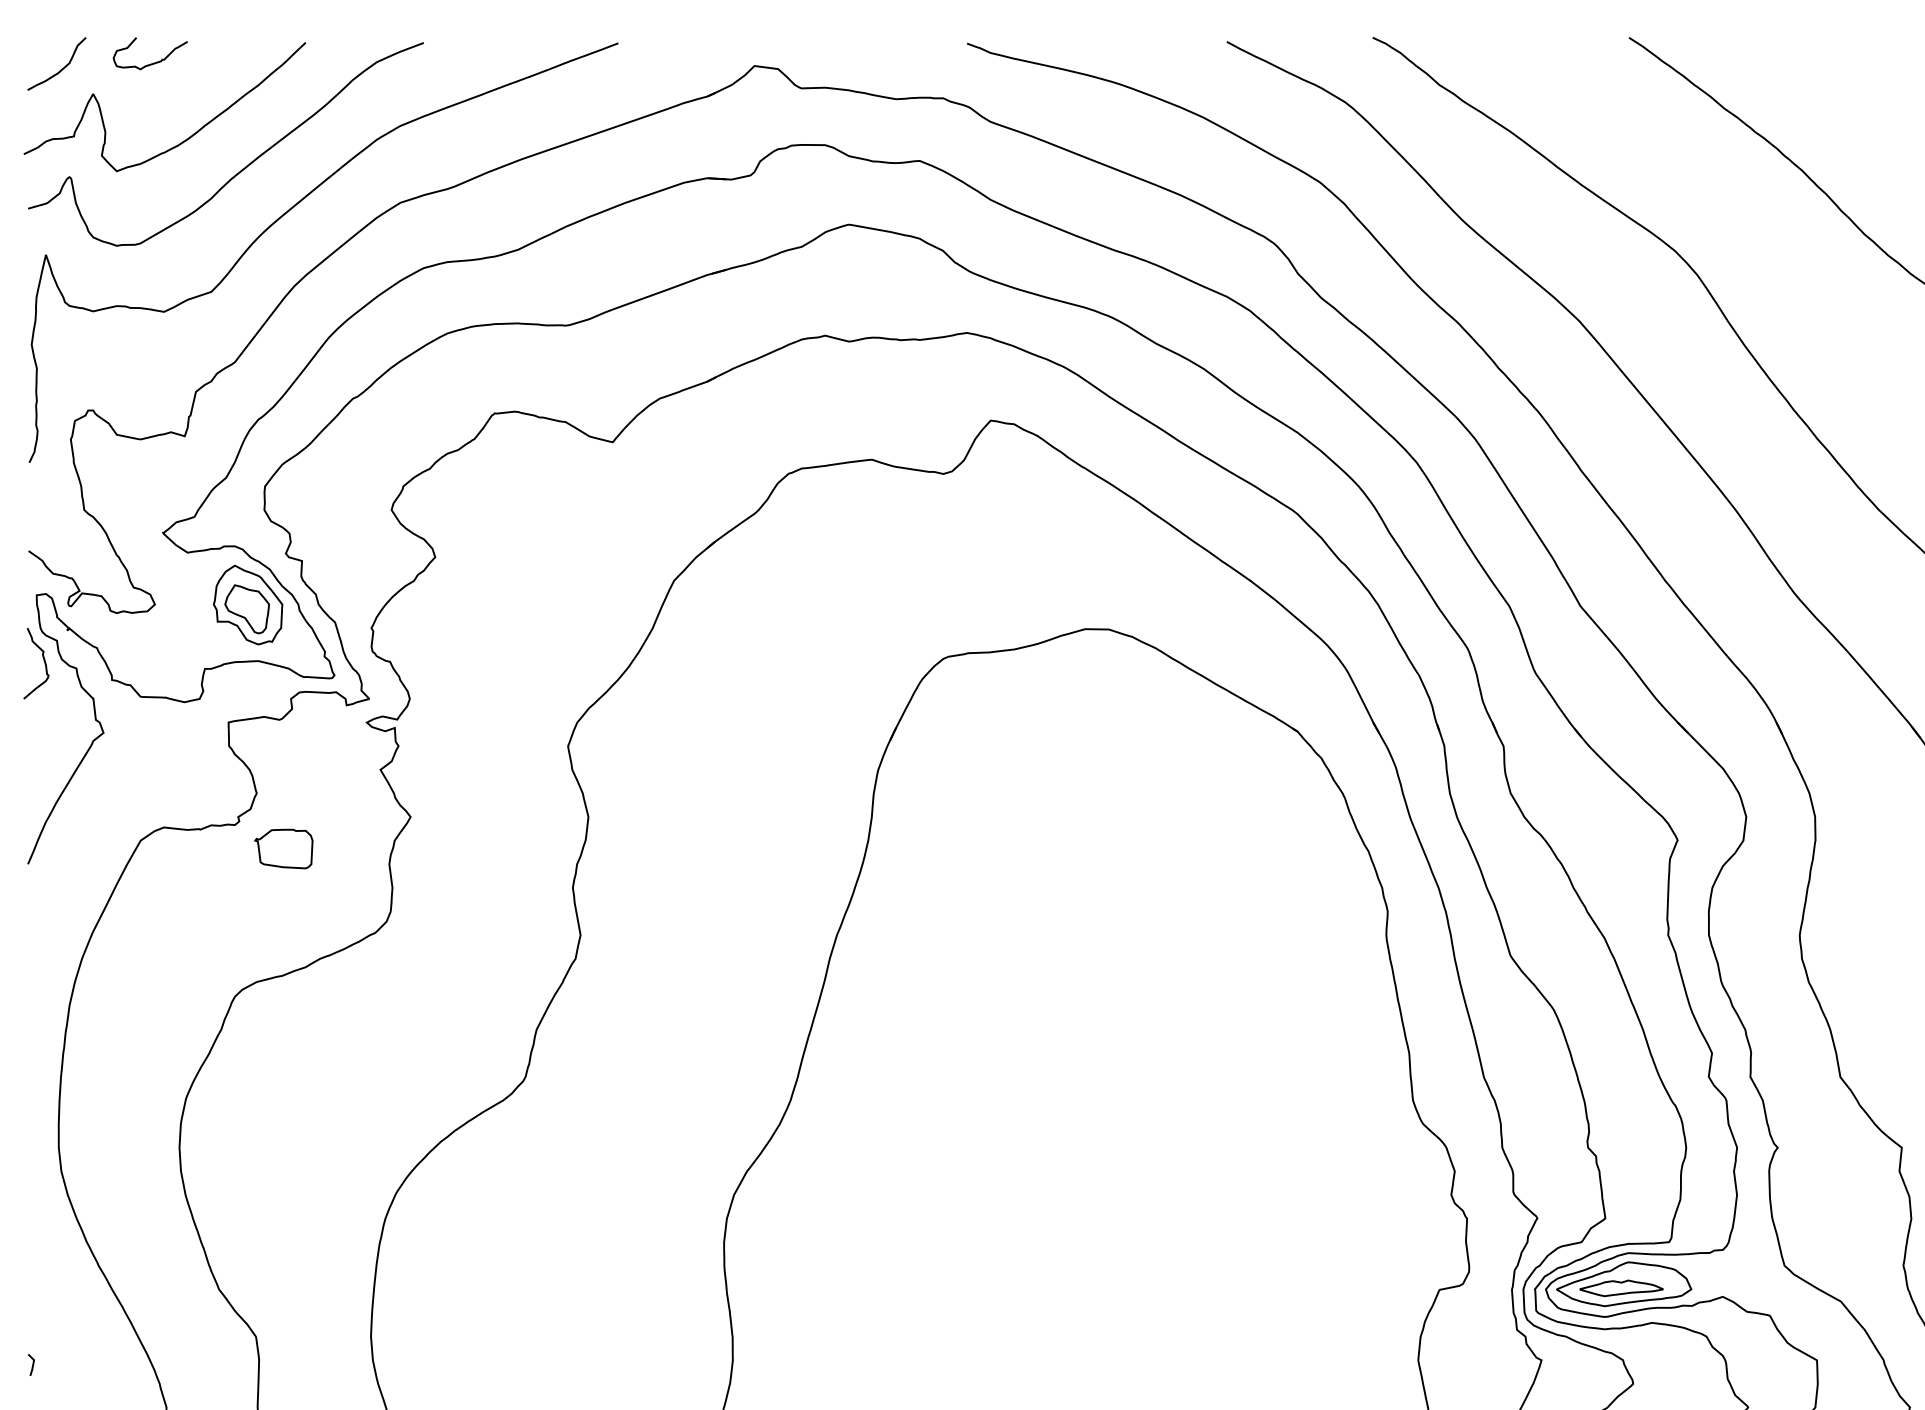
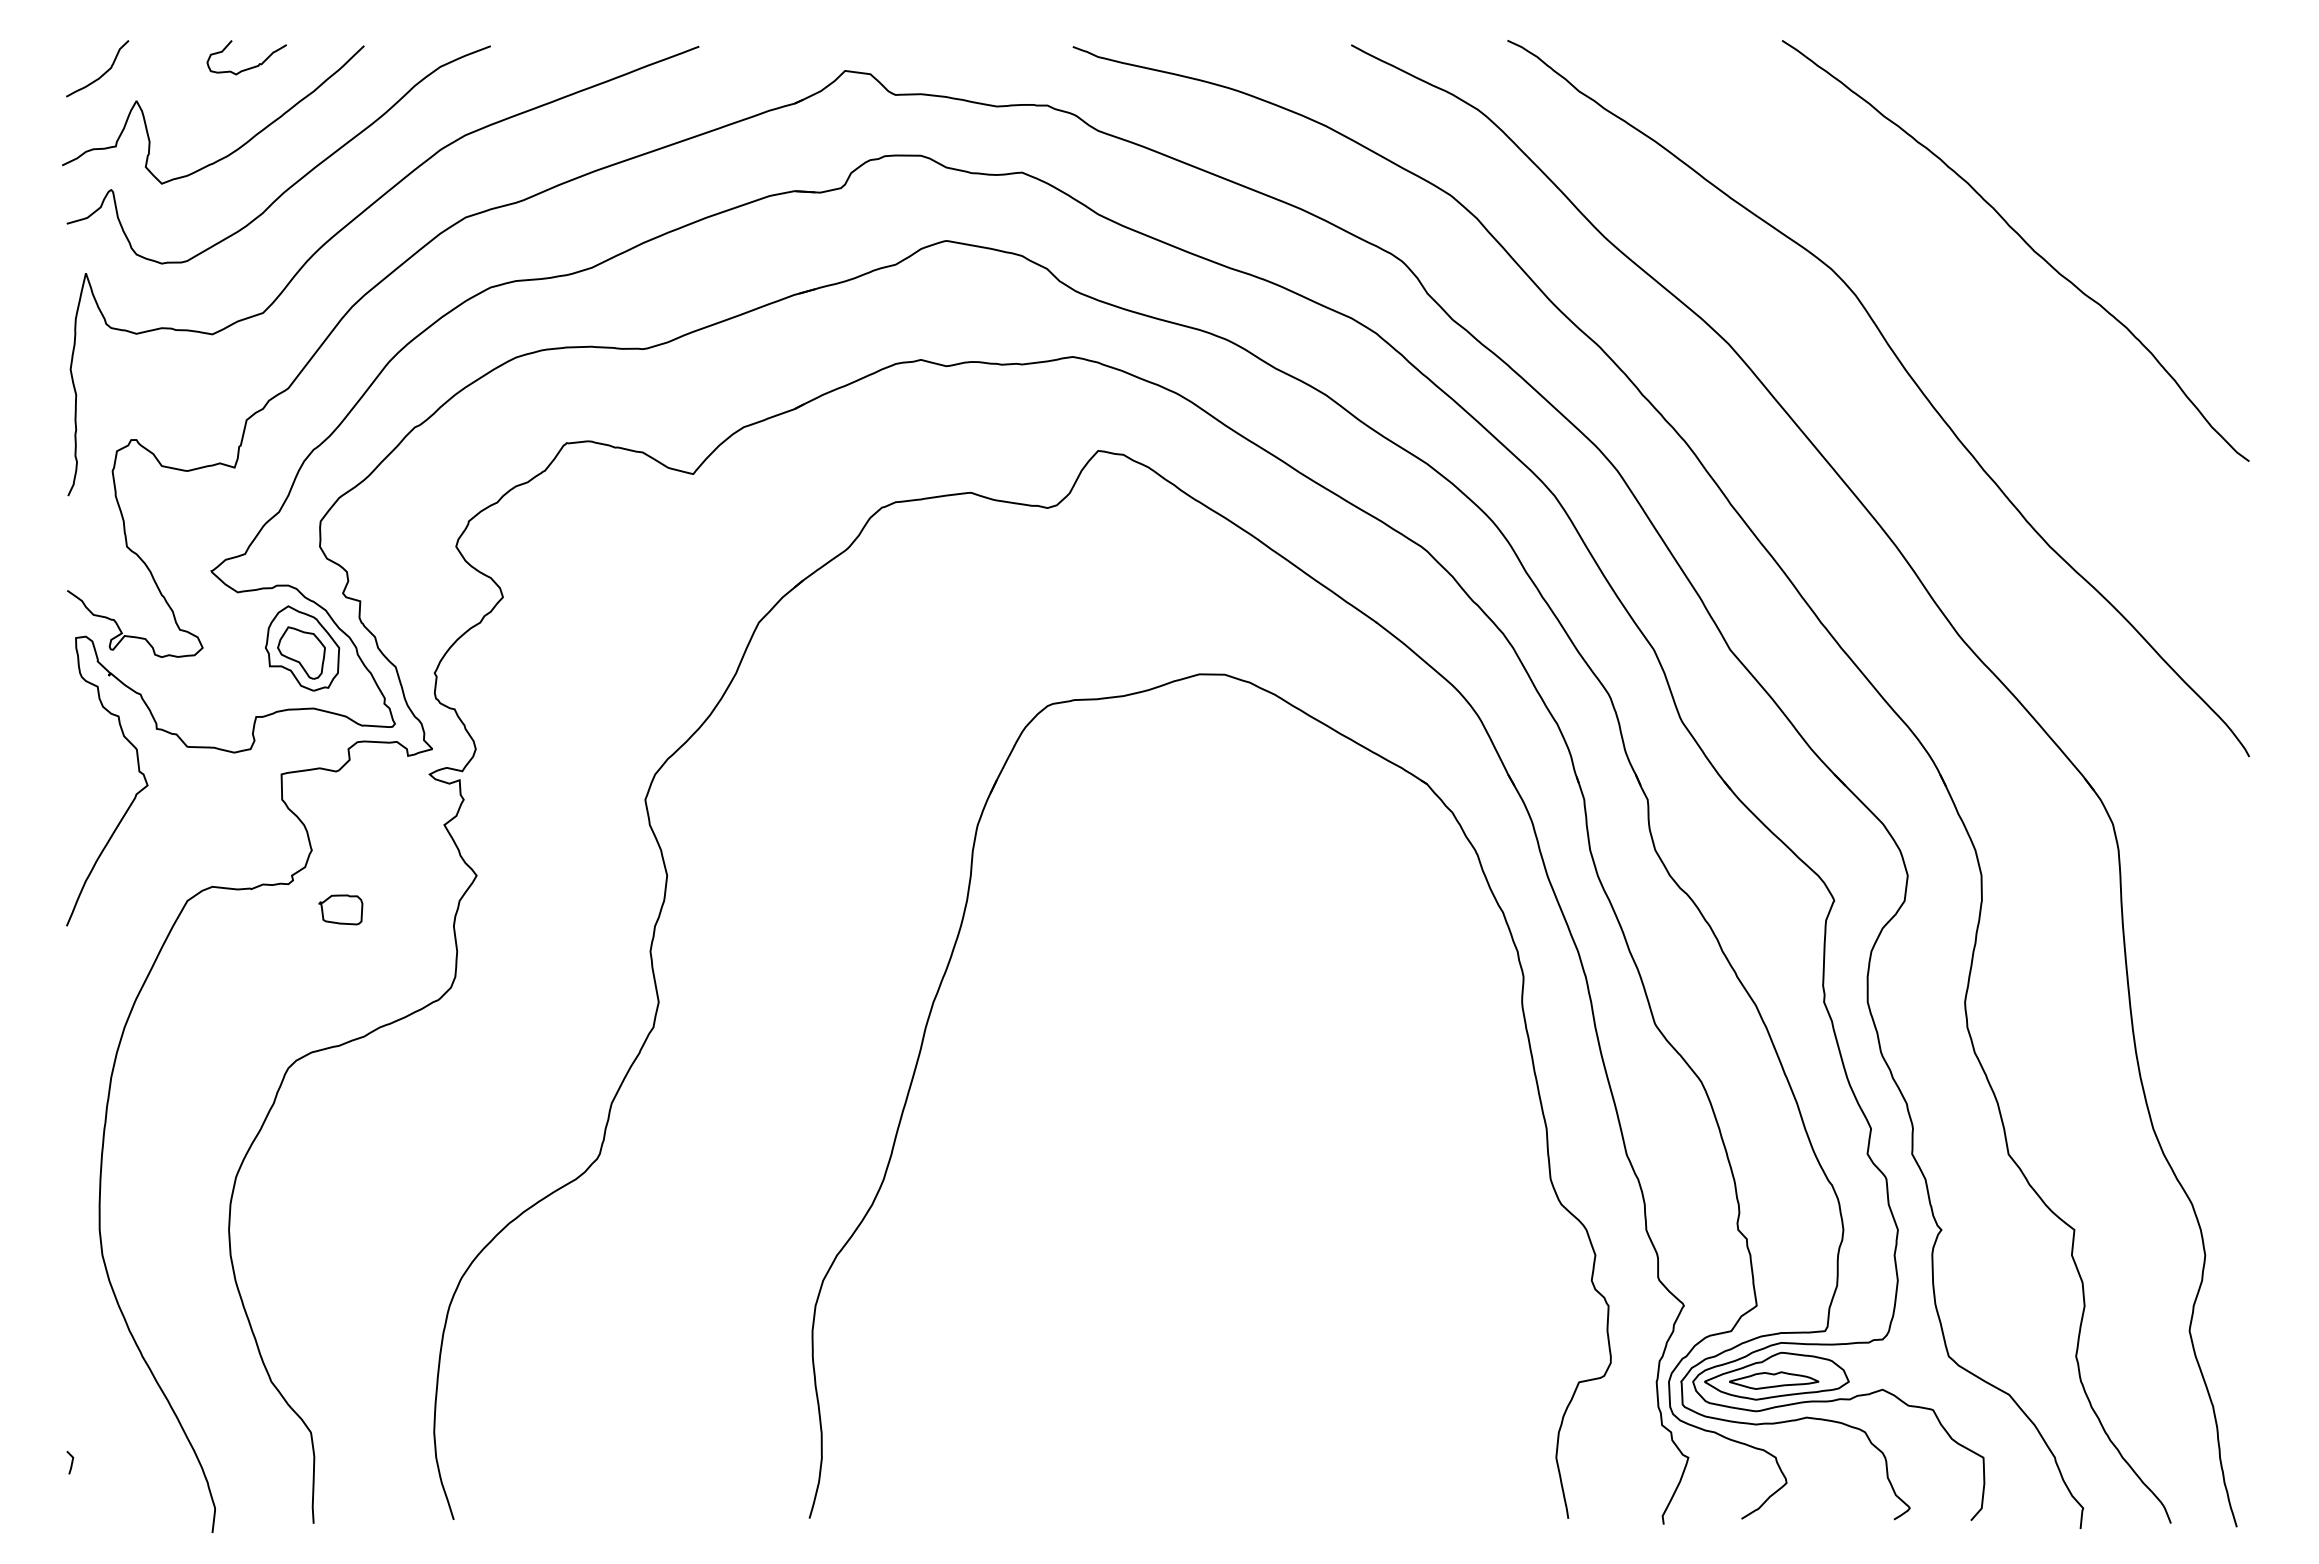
curve: (152, 62) -> (249, 67), moved
curve: (43, 661) -> (83, 708), removed
part: (283, 848) -> (340, 909), size x0.7

